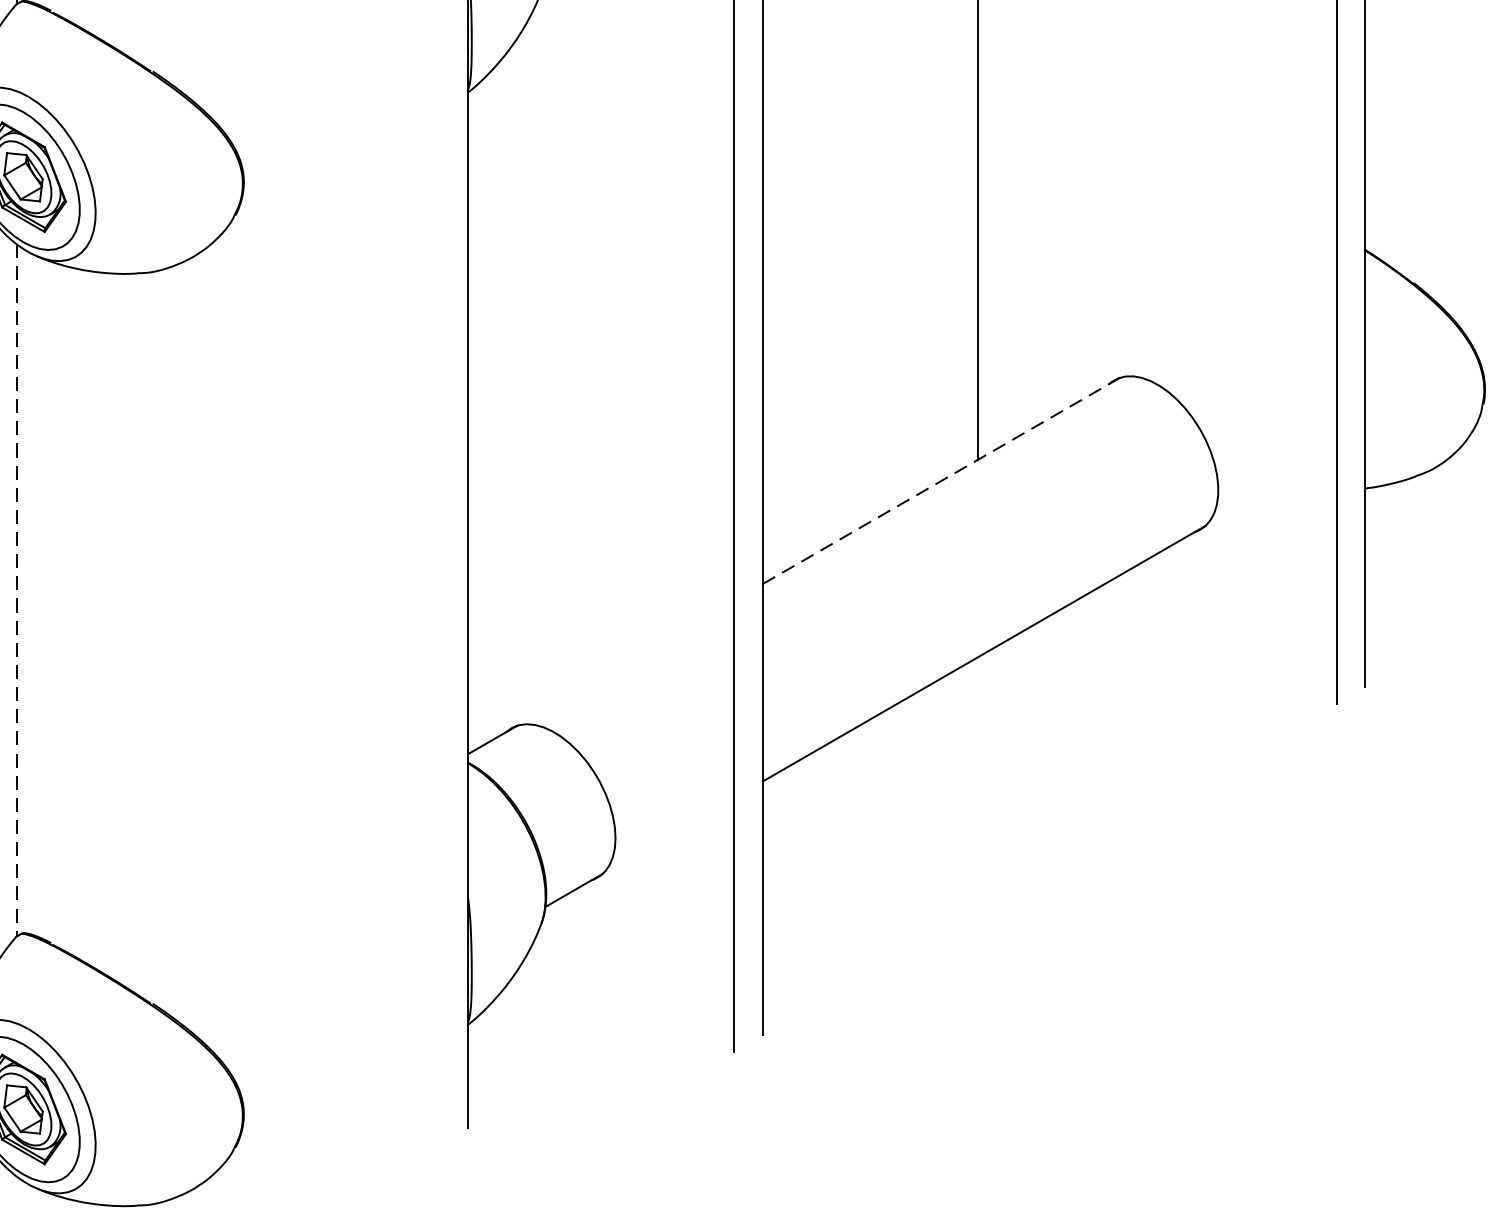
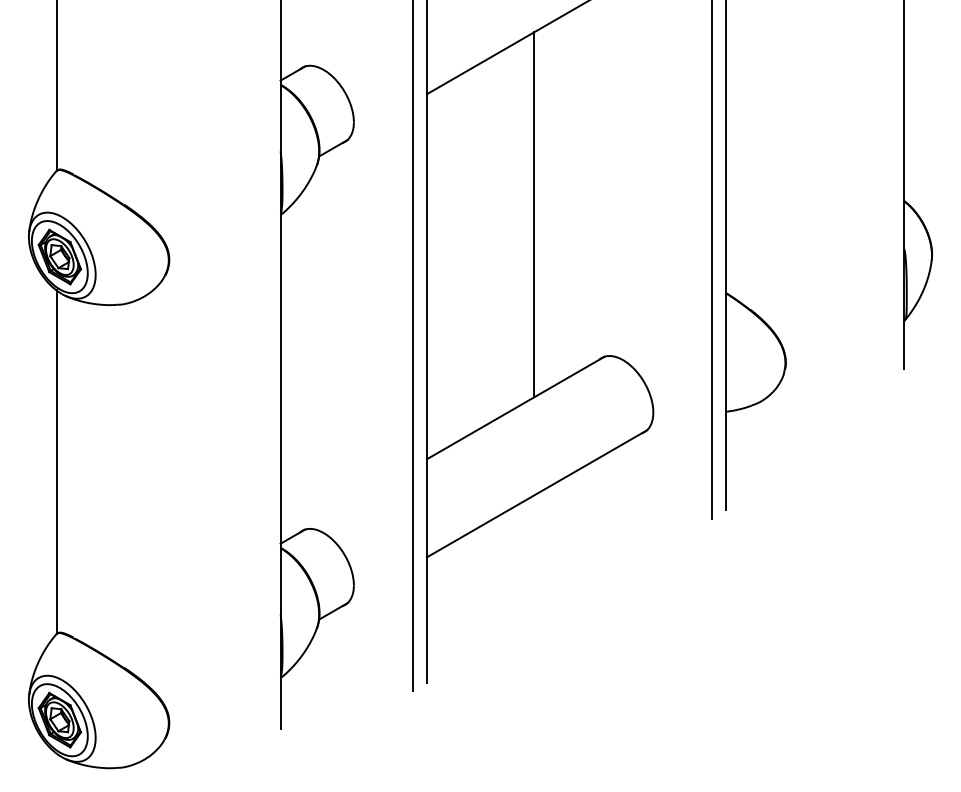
line: (940, 479) -> (515, 407), dashed -> solid
line: (16, 590) -> (56, 462), dashed -> solid

